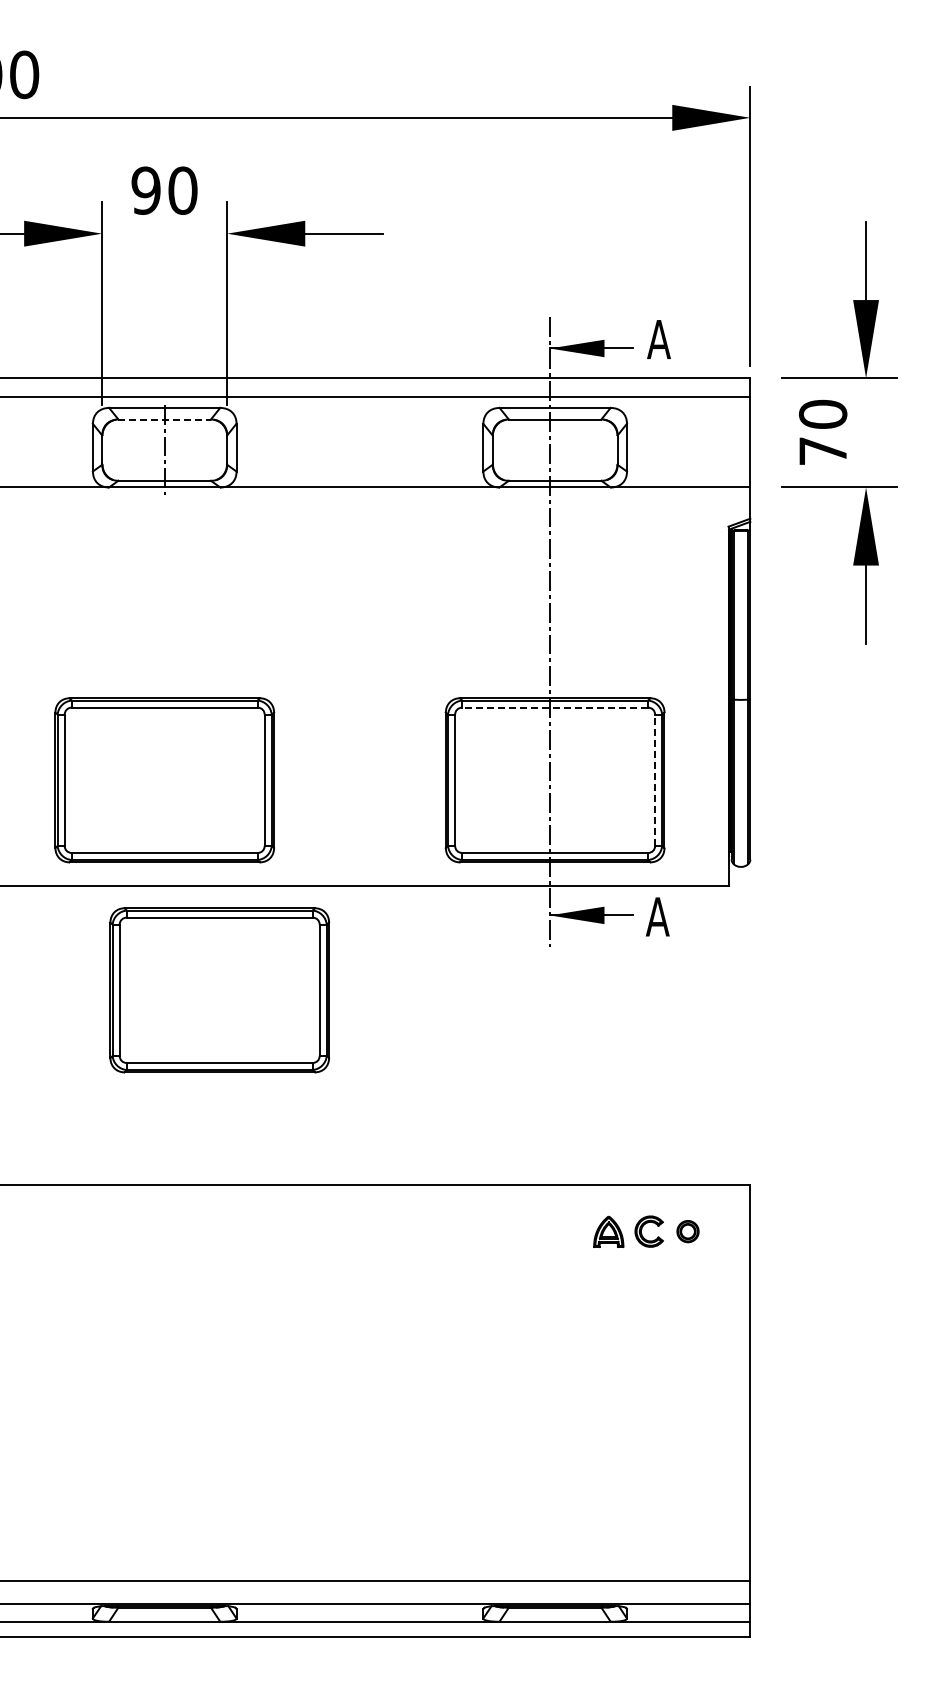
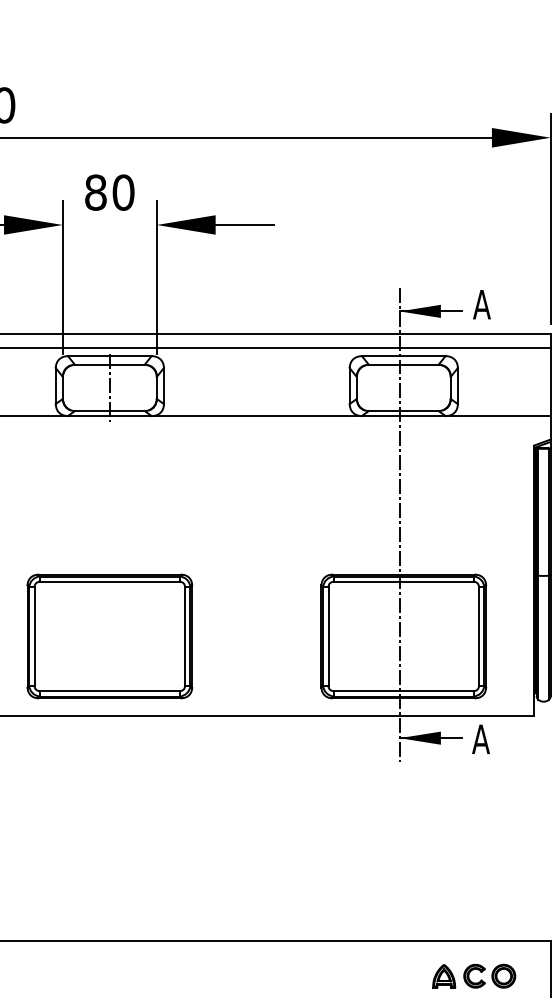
text: (145, 190) -> (95, 192), 90 -> 80
line: (165, 419) -> (110, 364), dashed -> solid
line: (555, 707) -> (404, 581), dashed -> solid
line: (655, 780) -> (479, 636), dashed -> solid
part: (219, 990) -> (151, 794), removed
part: (687, 1231) -> (503, 976), size x1.43

